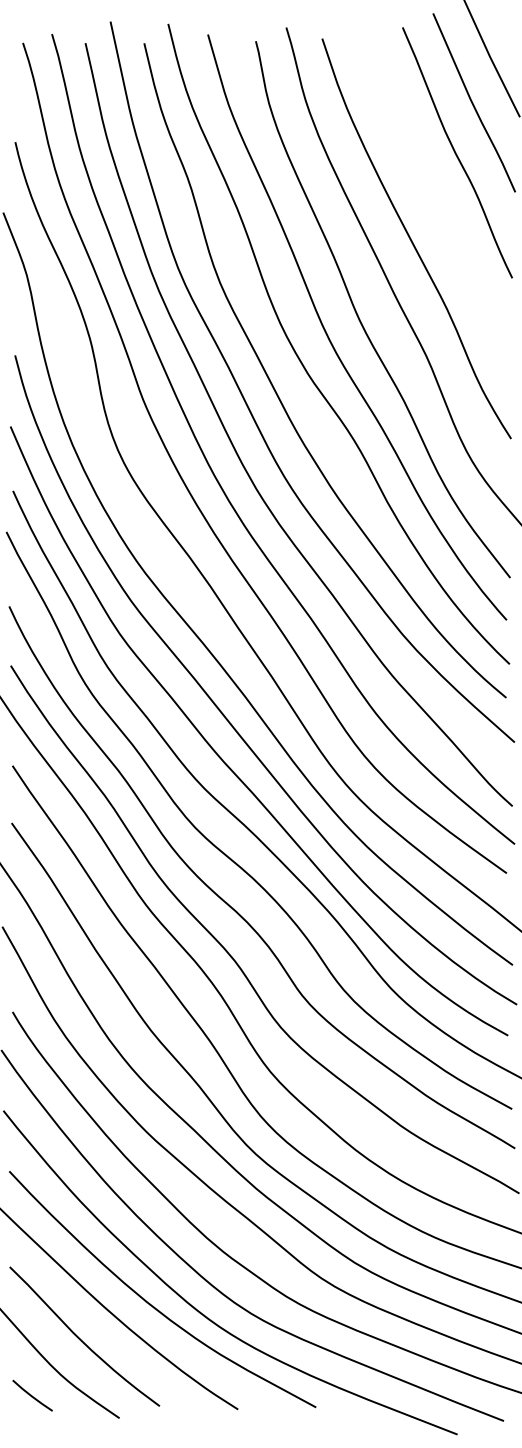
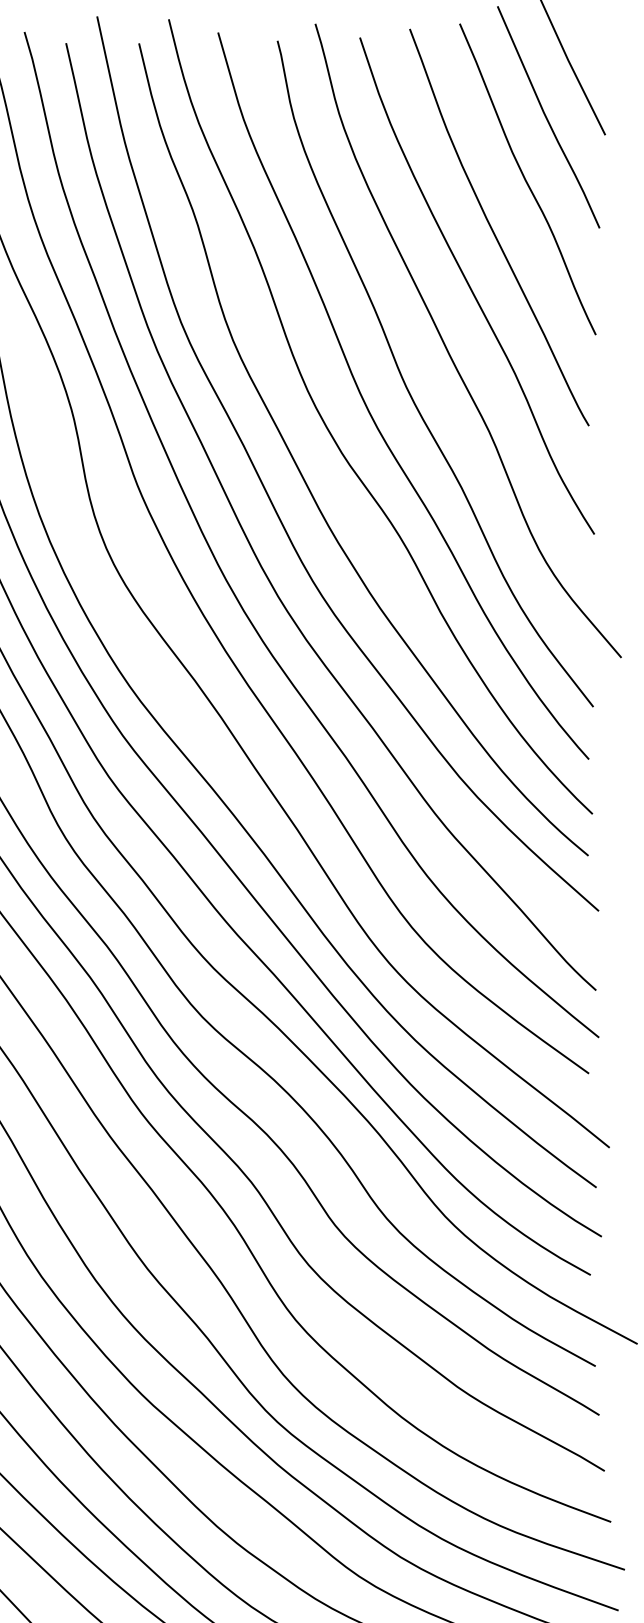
curve: (430, 194) -> (494, 231), added

